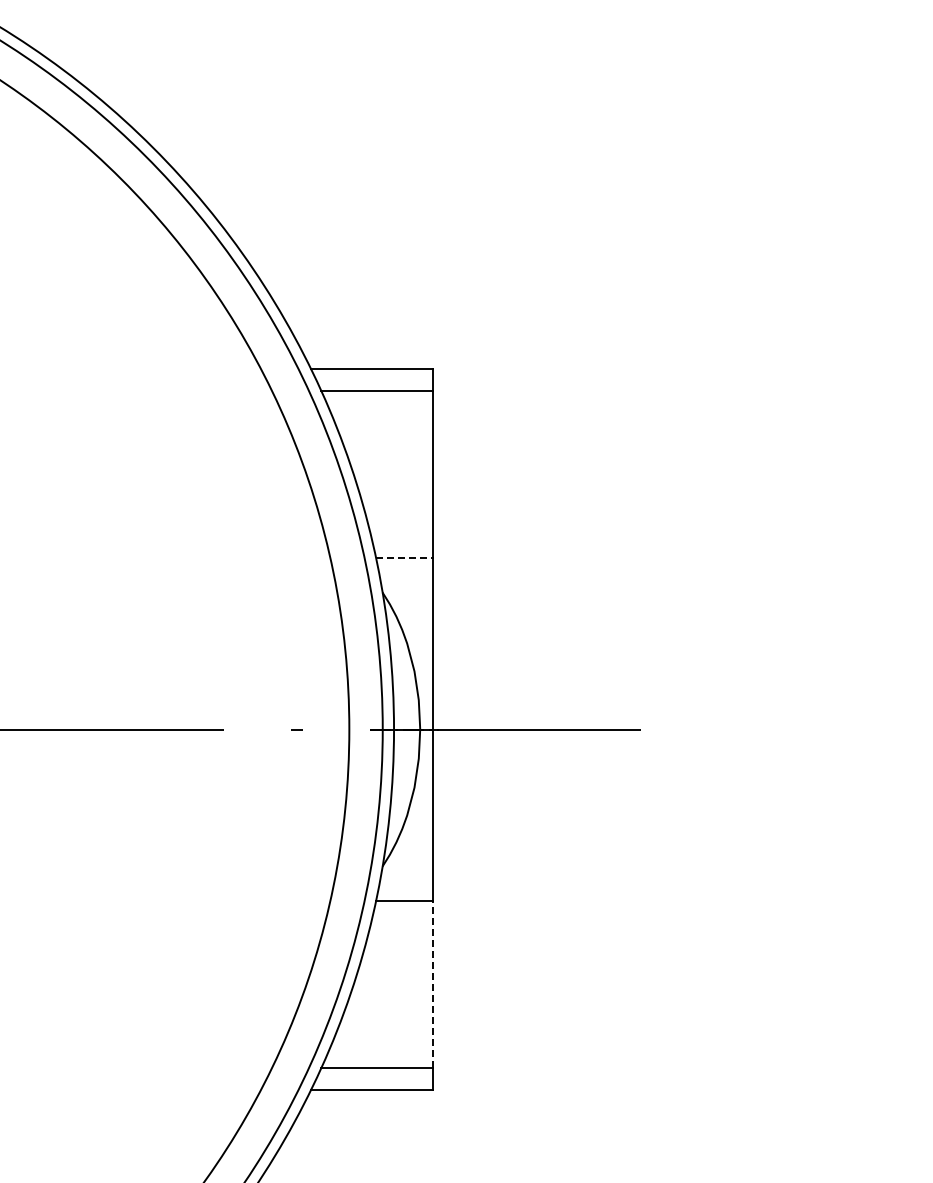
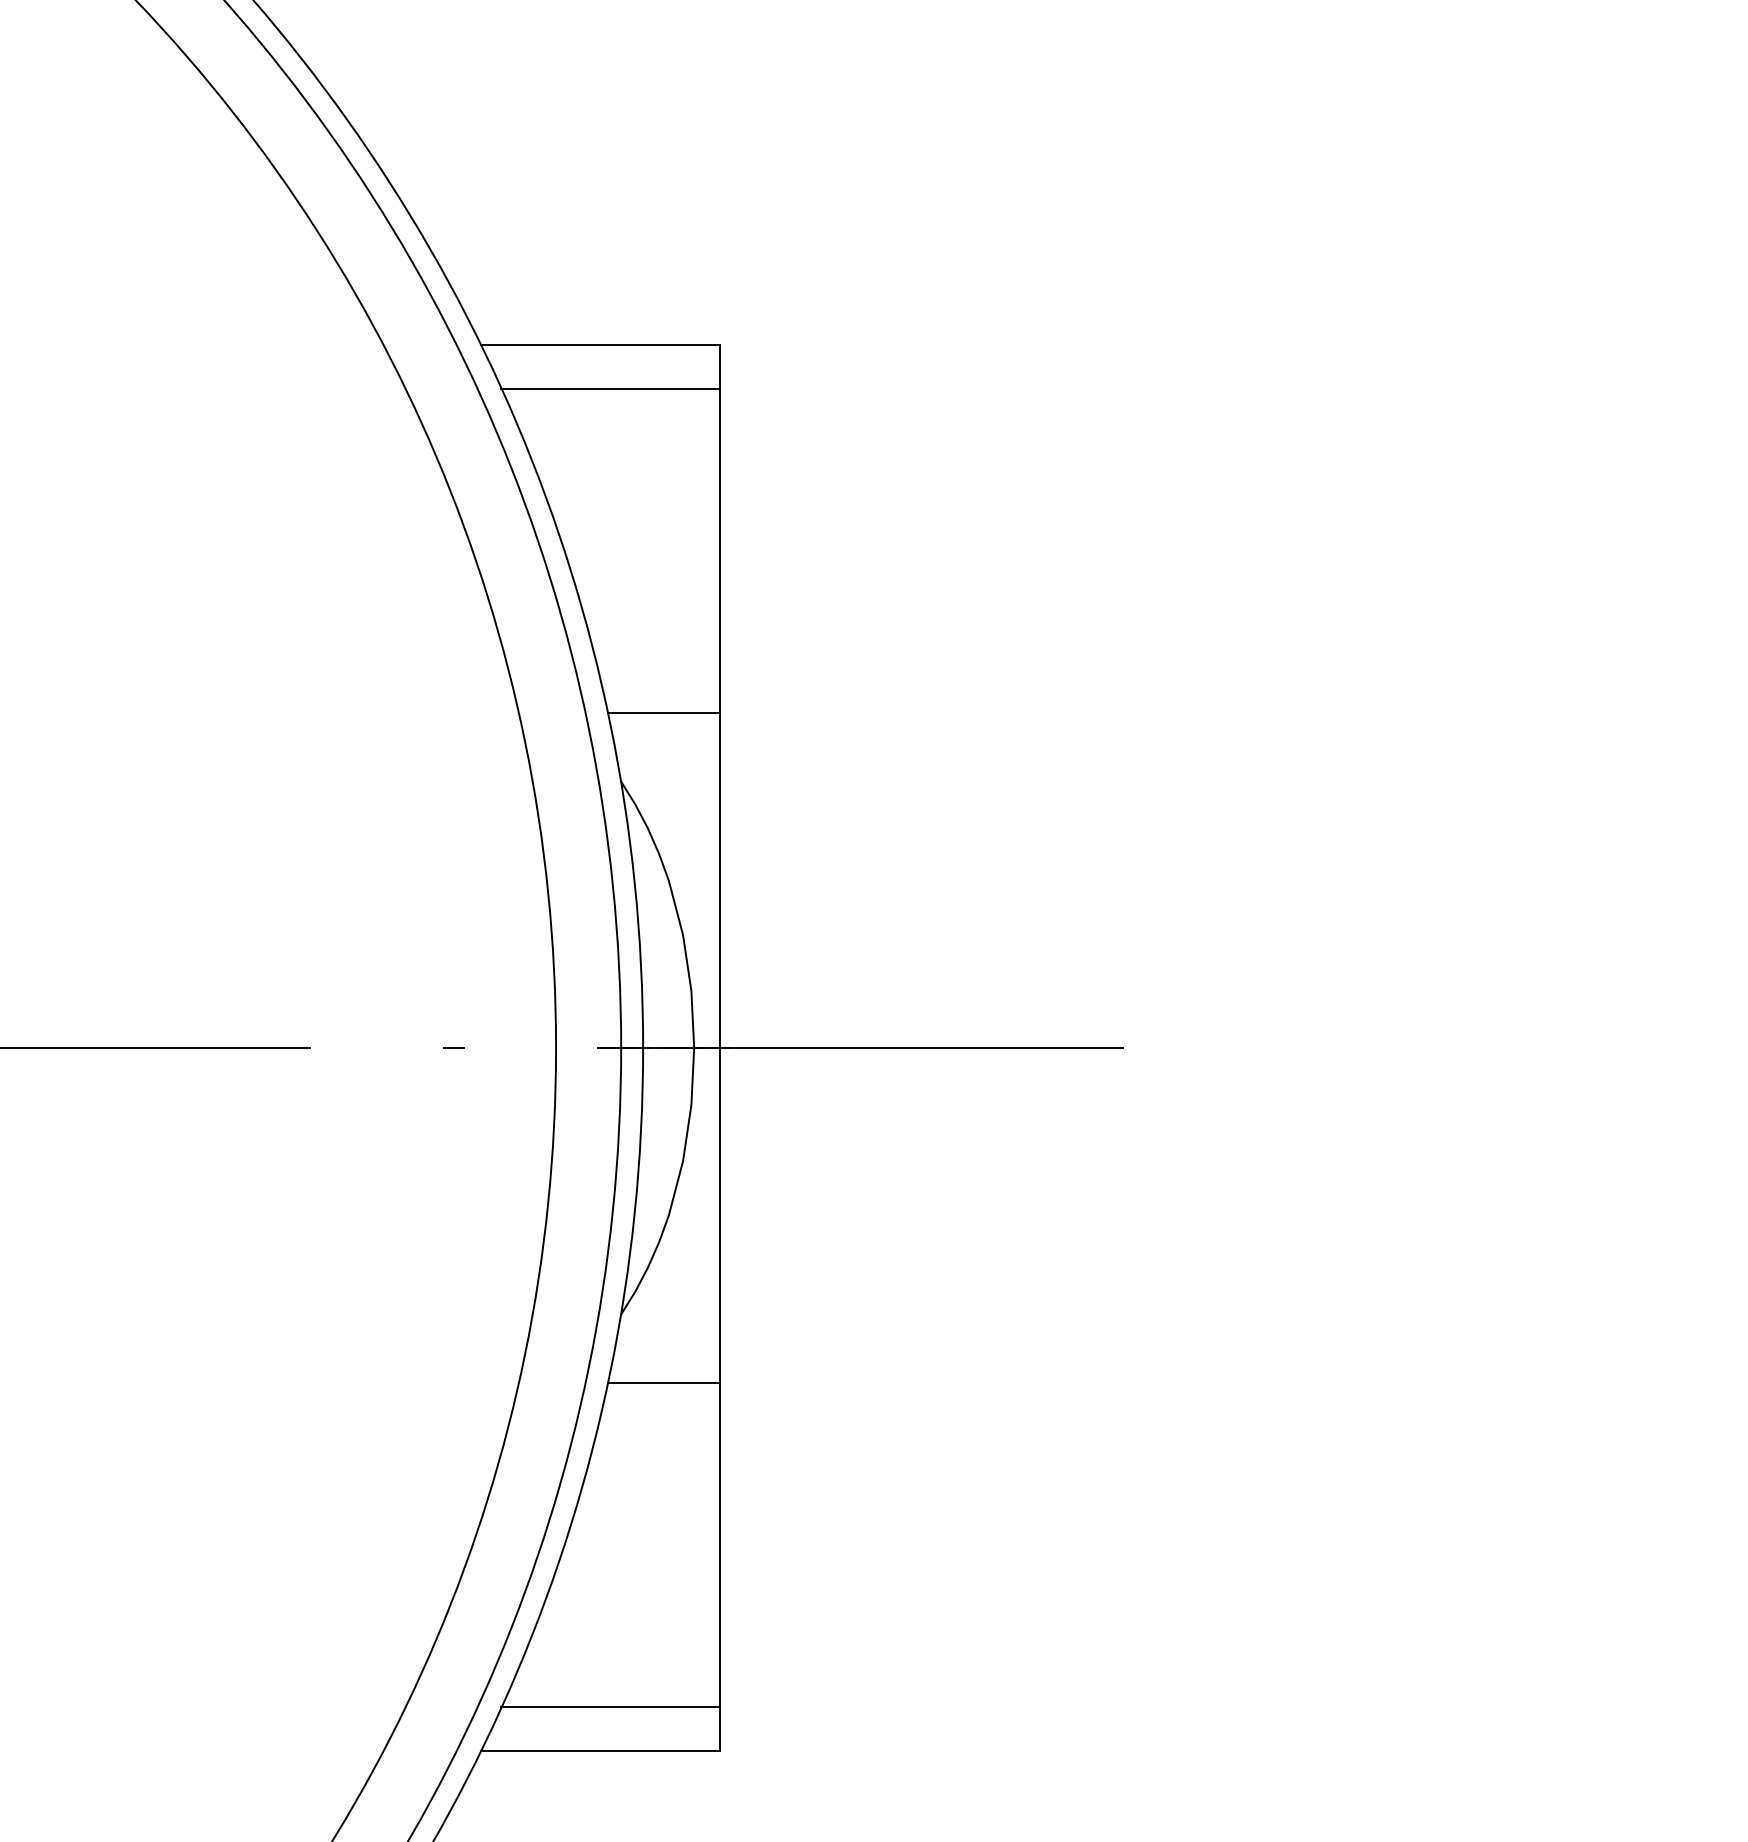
line: (404, 557) -> (663, 712), dashed -> solid
line: (433, 984) -> (720, 1544), dashed -> solid

